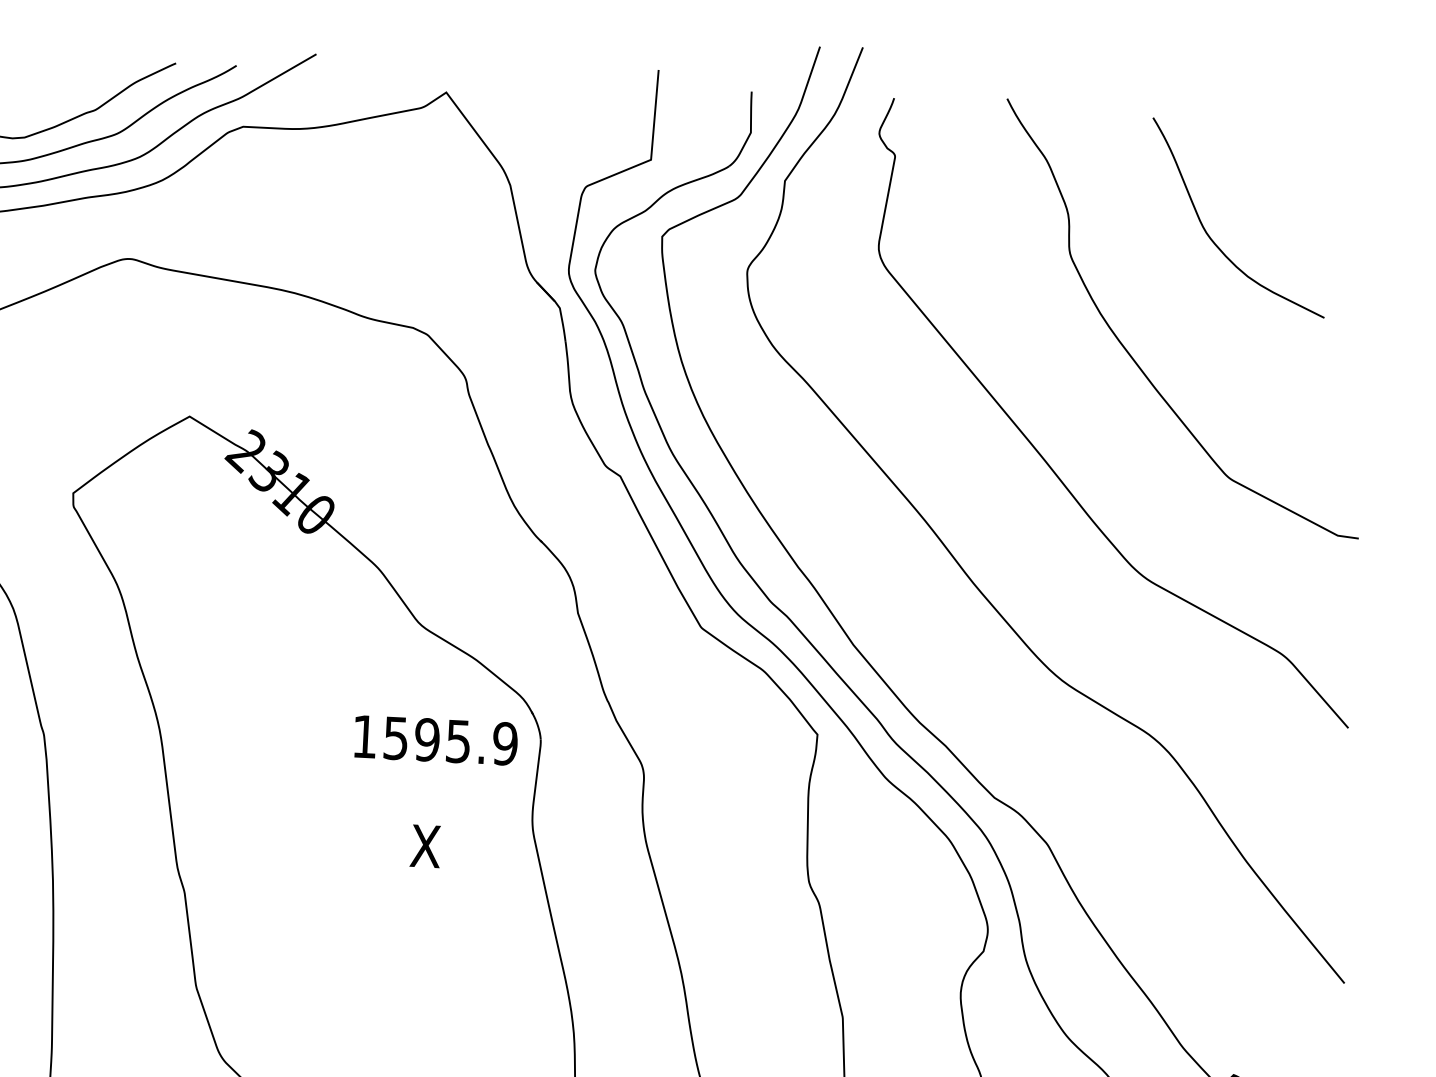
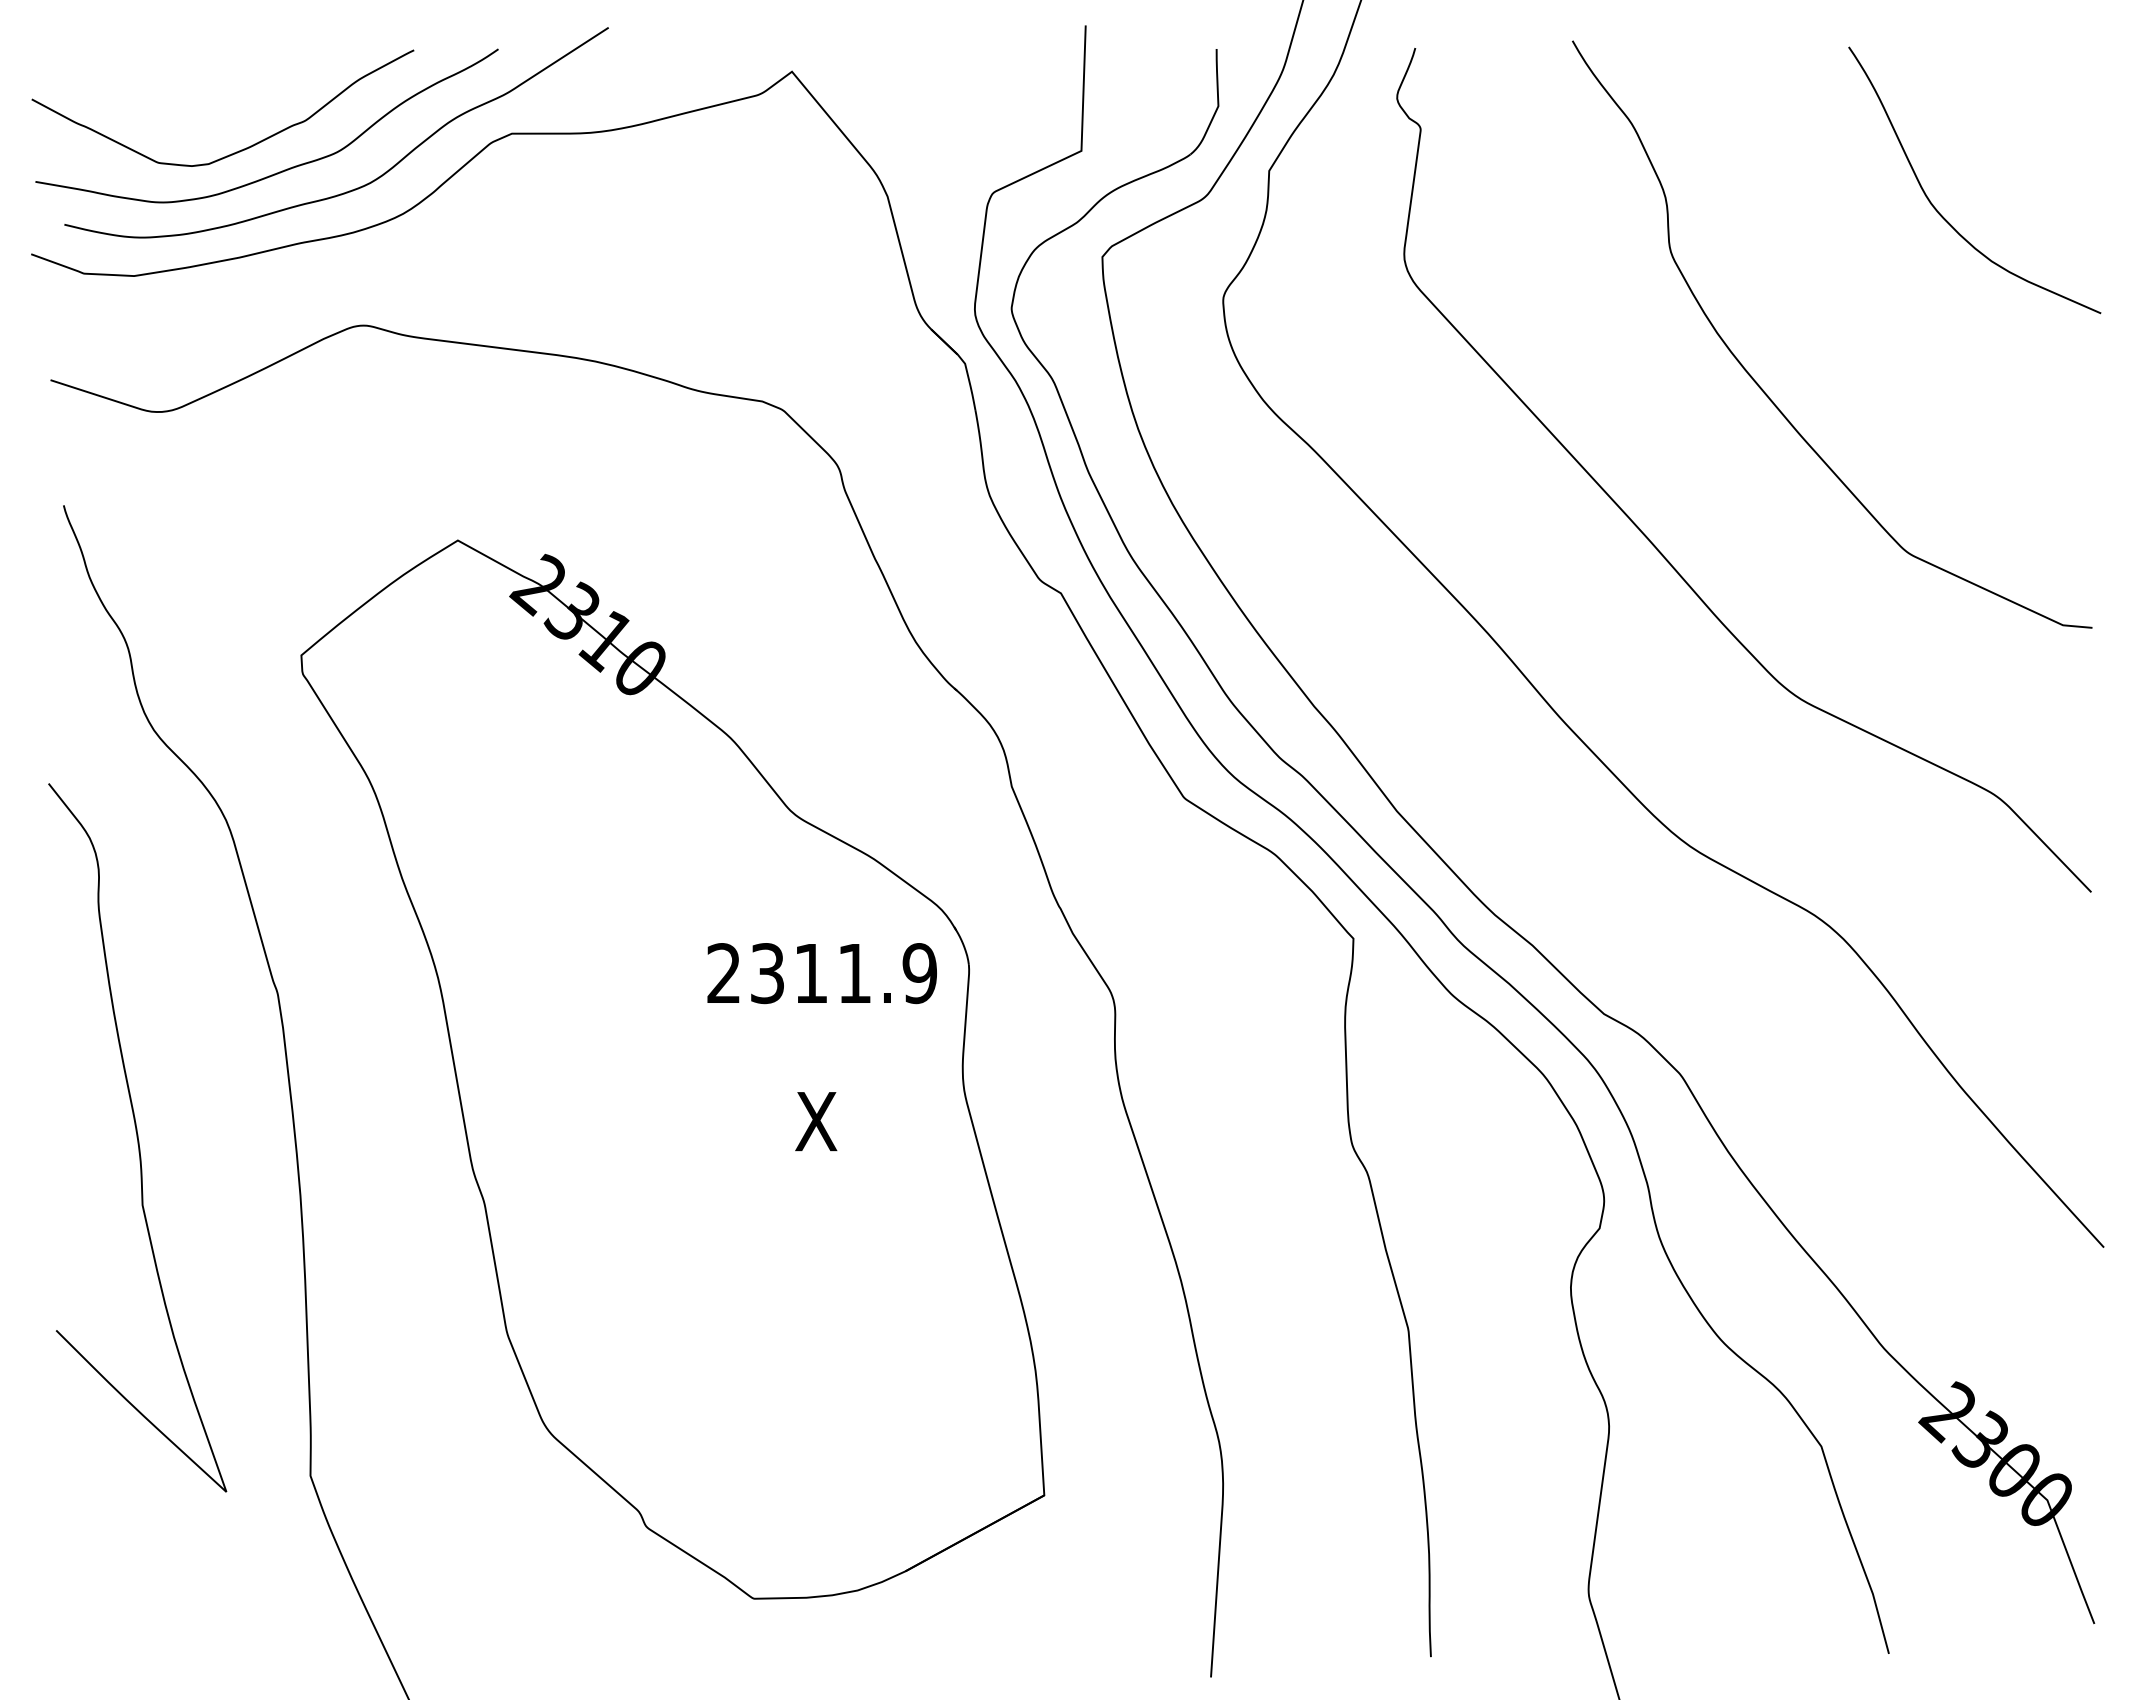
curve: (1210, 237) -> (1937, 209), moved
text: (411, 739) -> (788, 973), 1595.9 -> 2311.9

